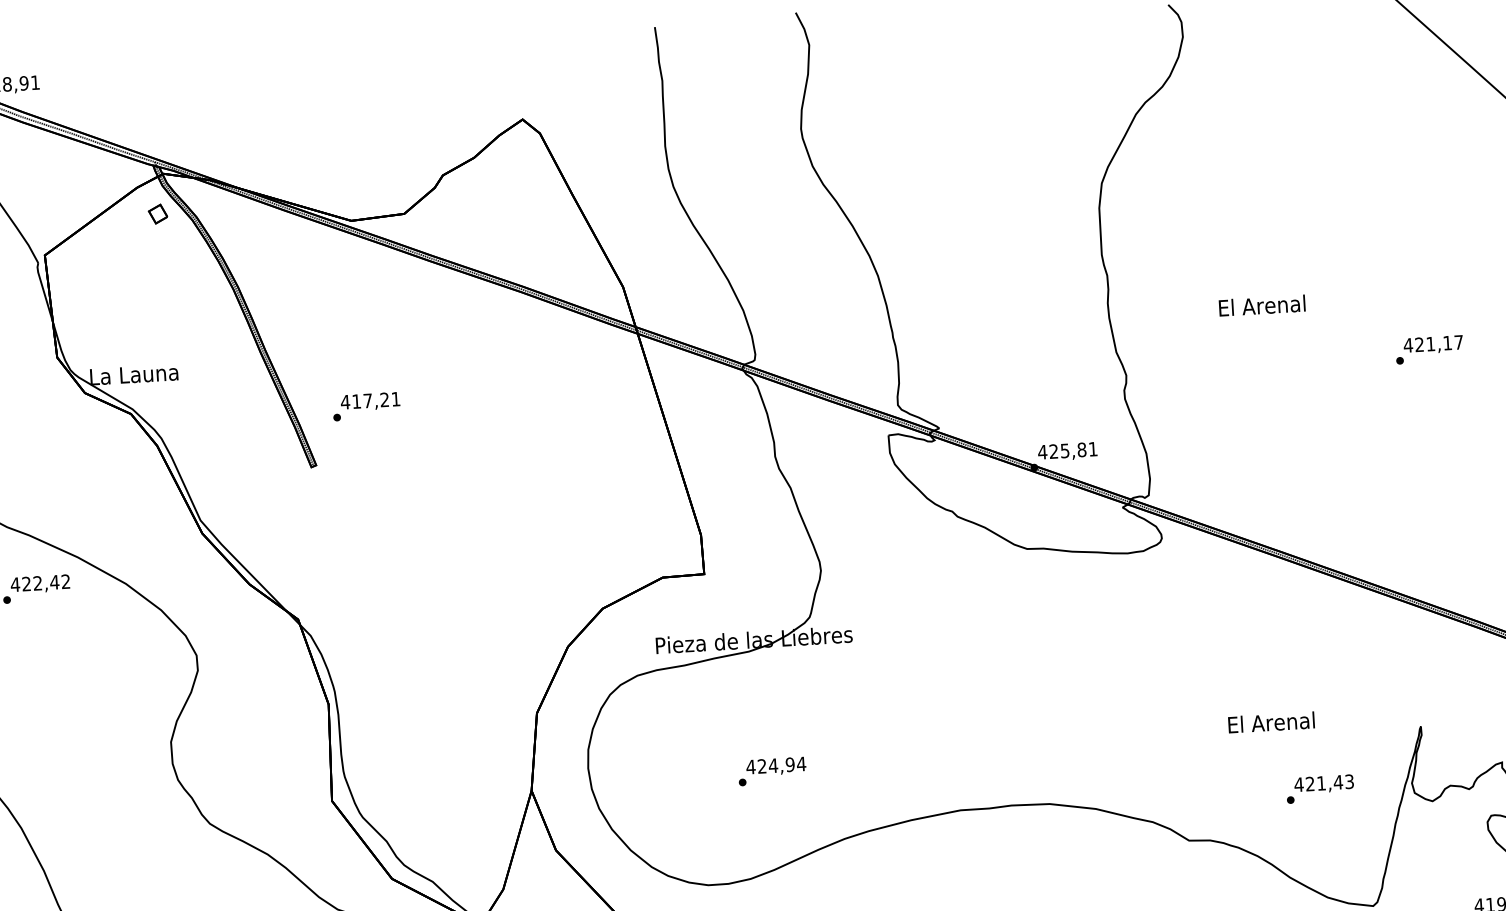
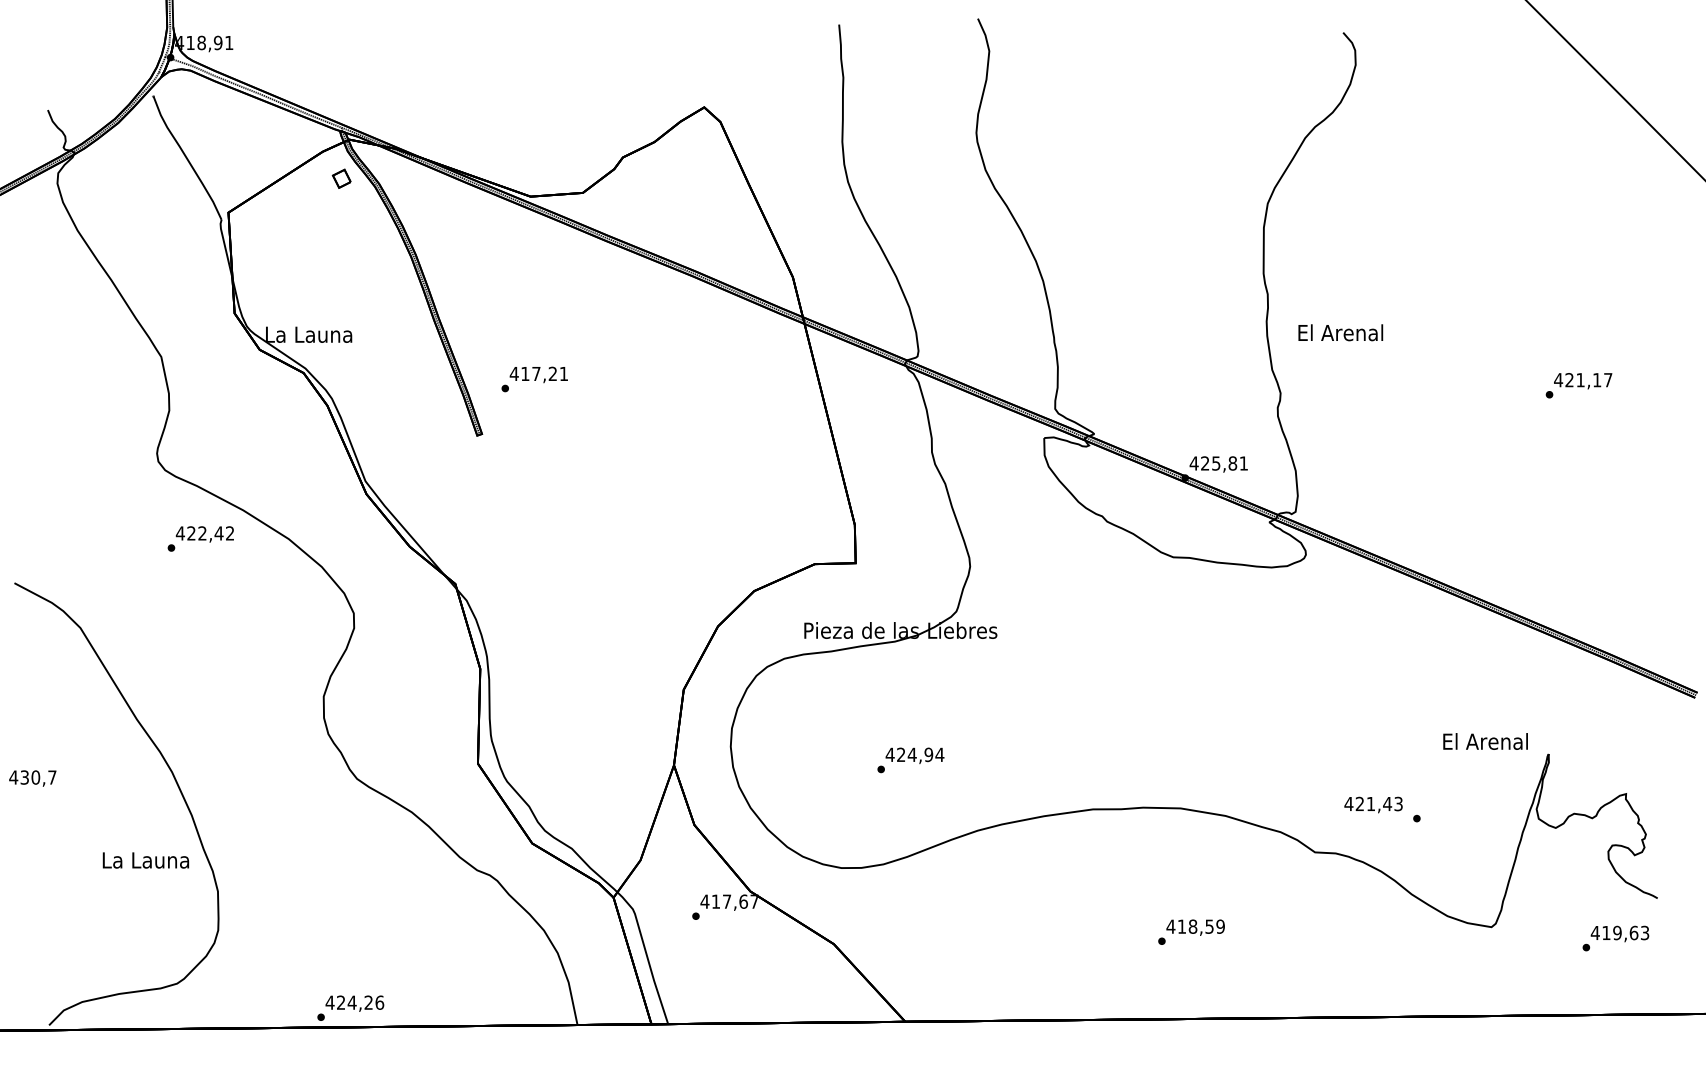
text: (1261, 305) -> (1340, 332), moved
text: (1271, 722) -> (1485, 741), moved
text: (1324, 783) -> (1373, 804), moved

